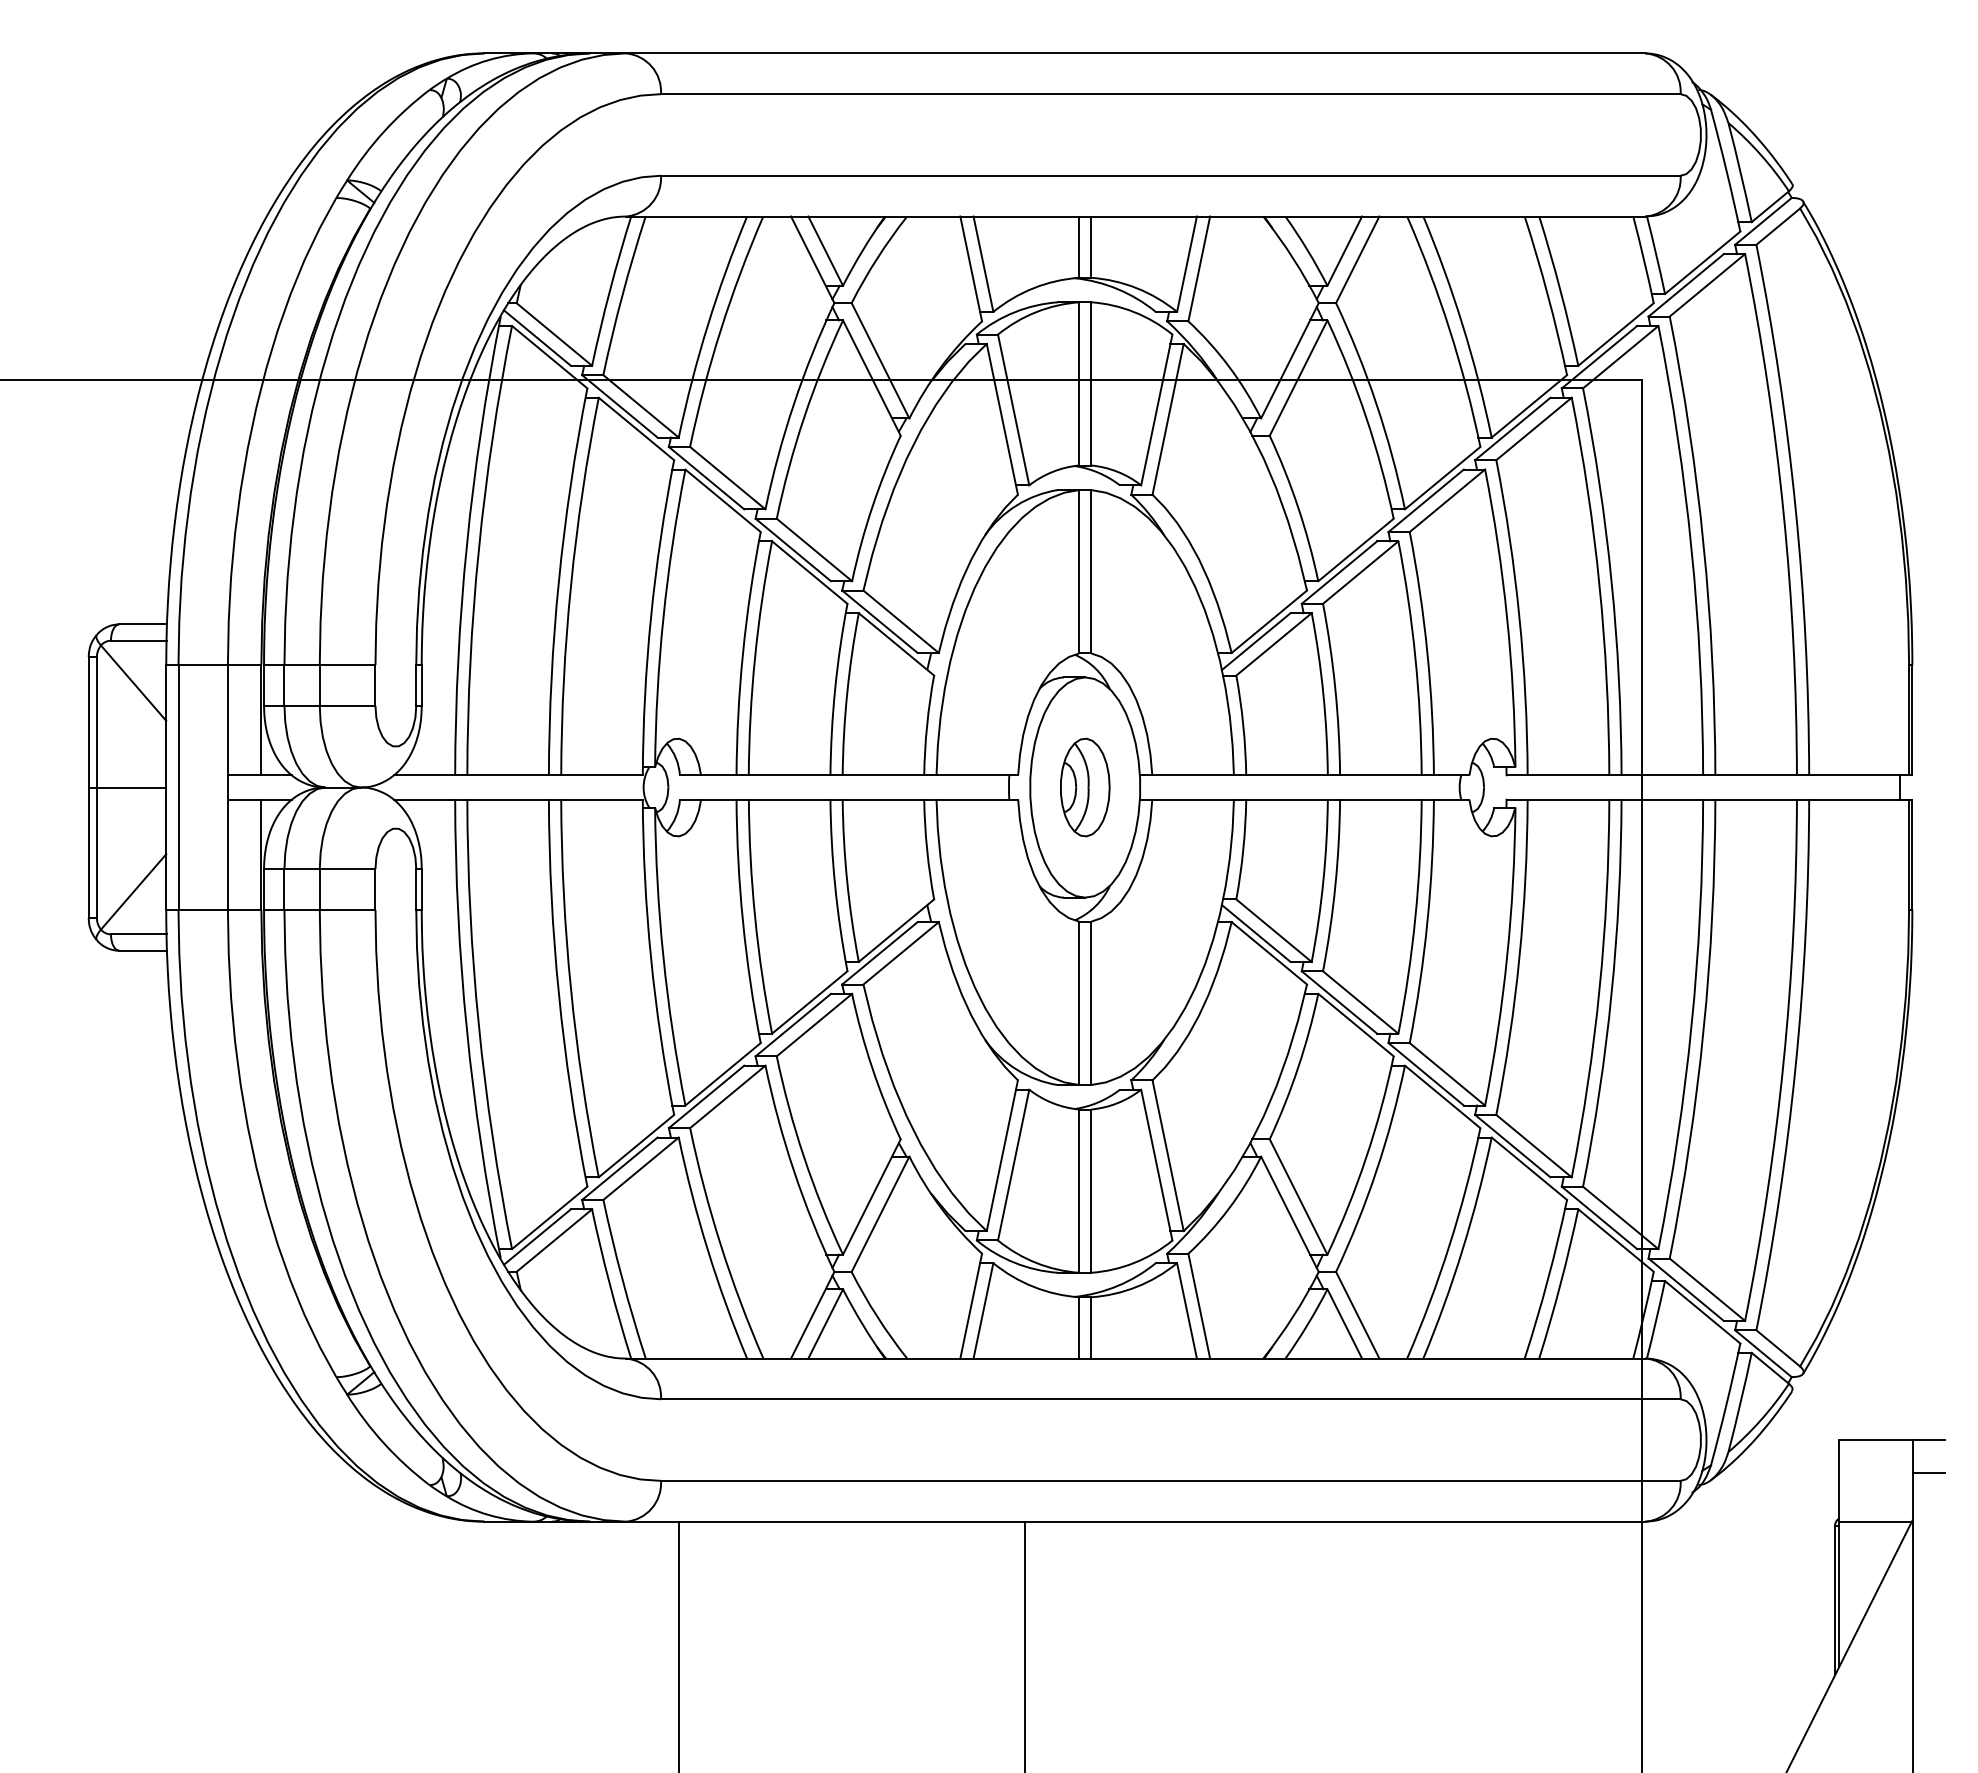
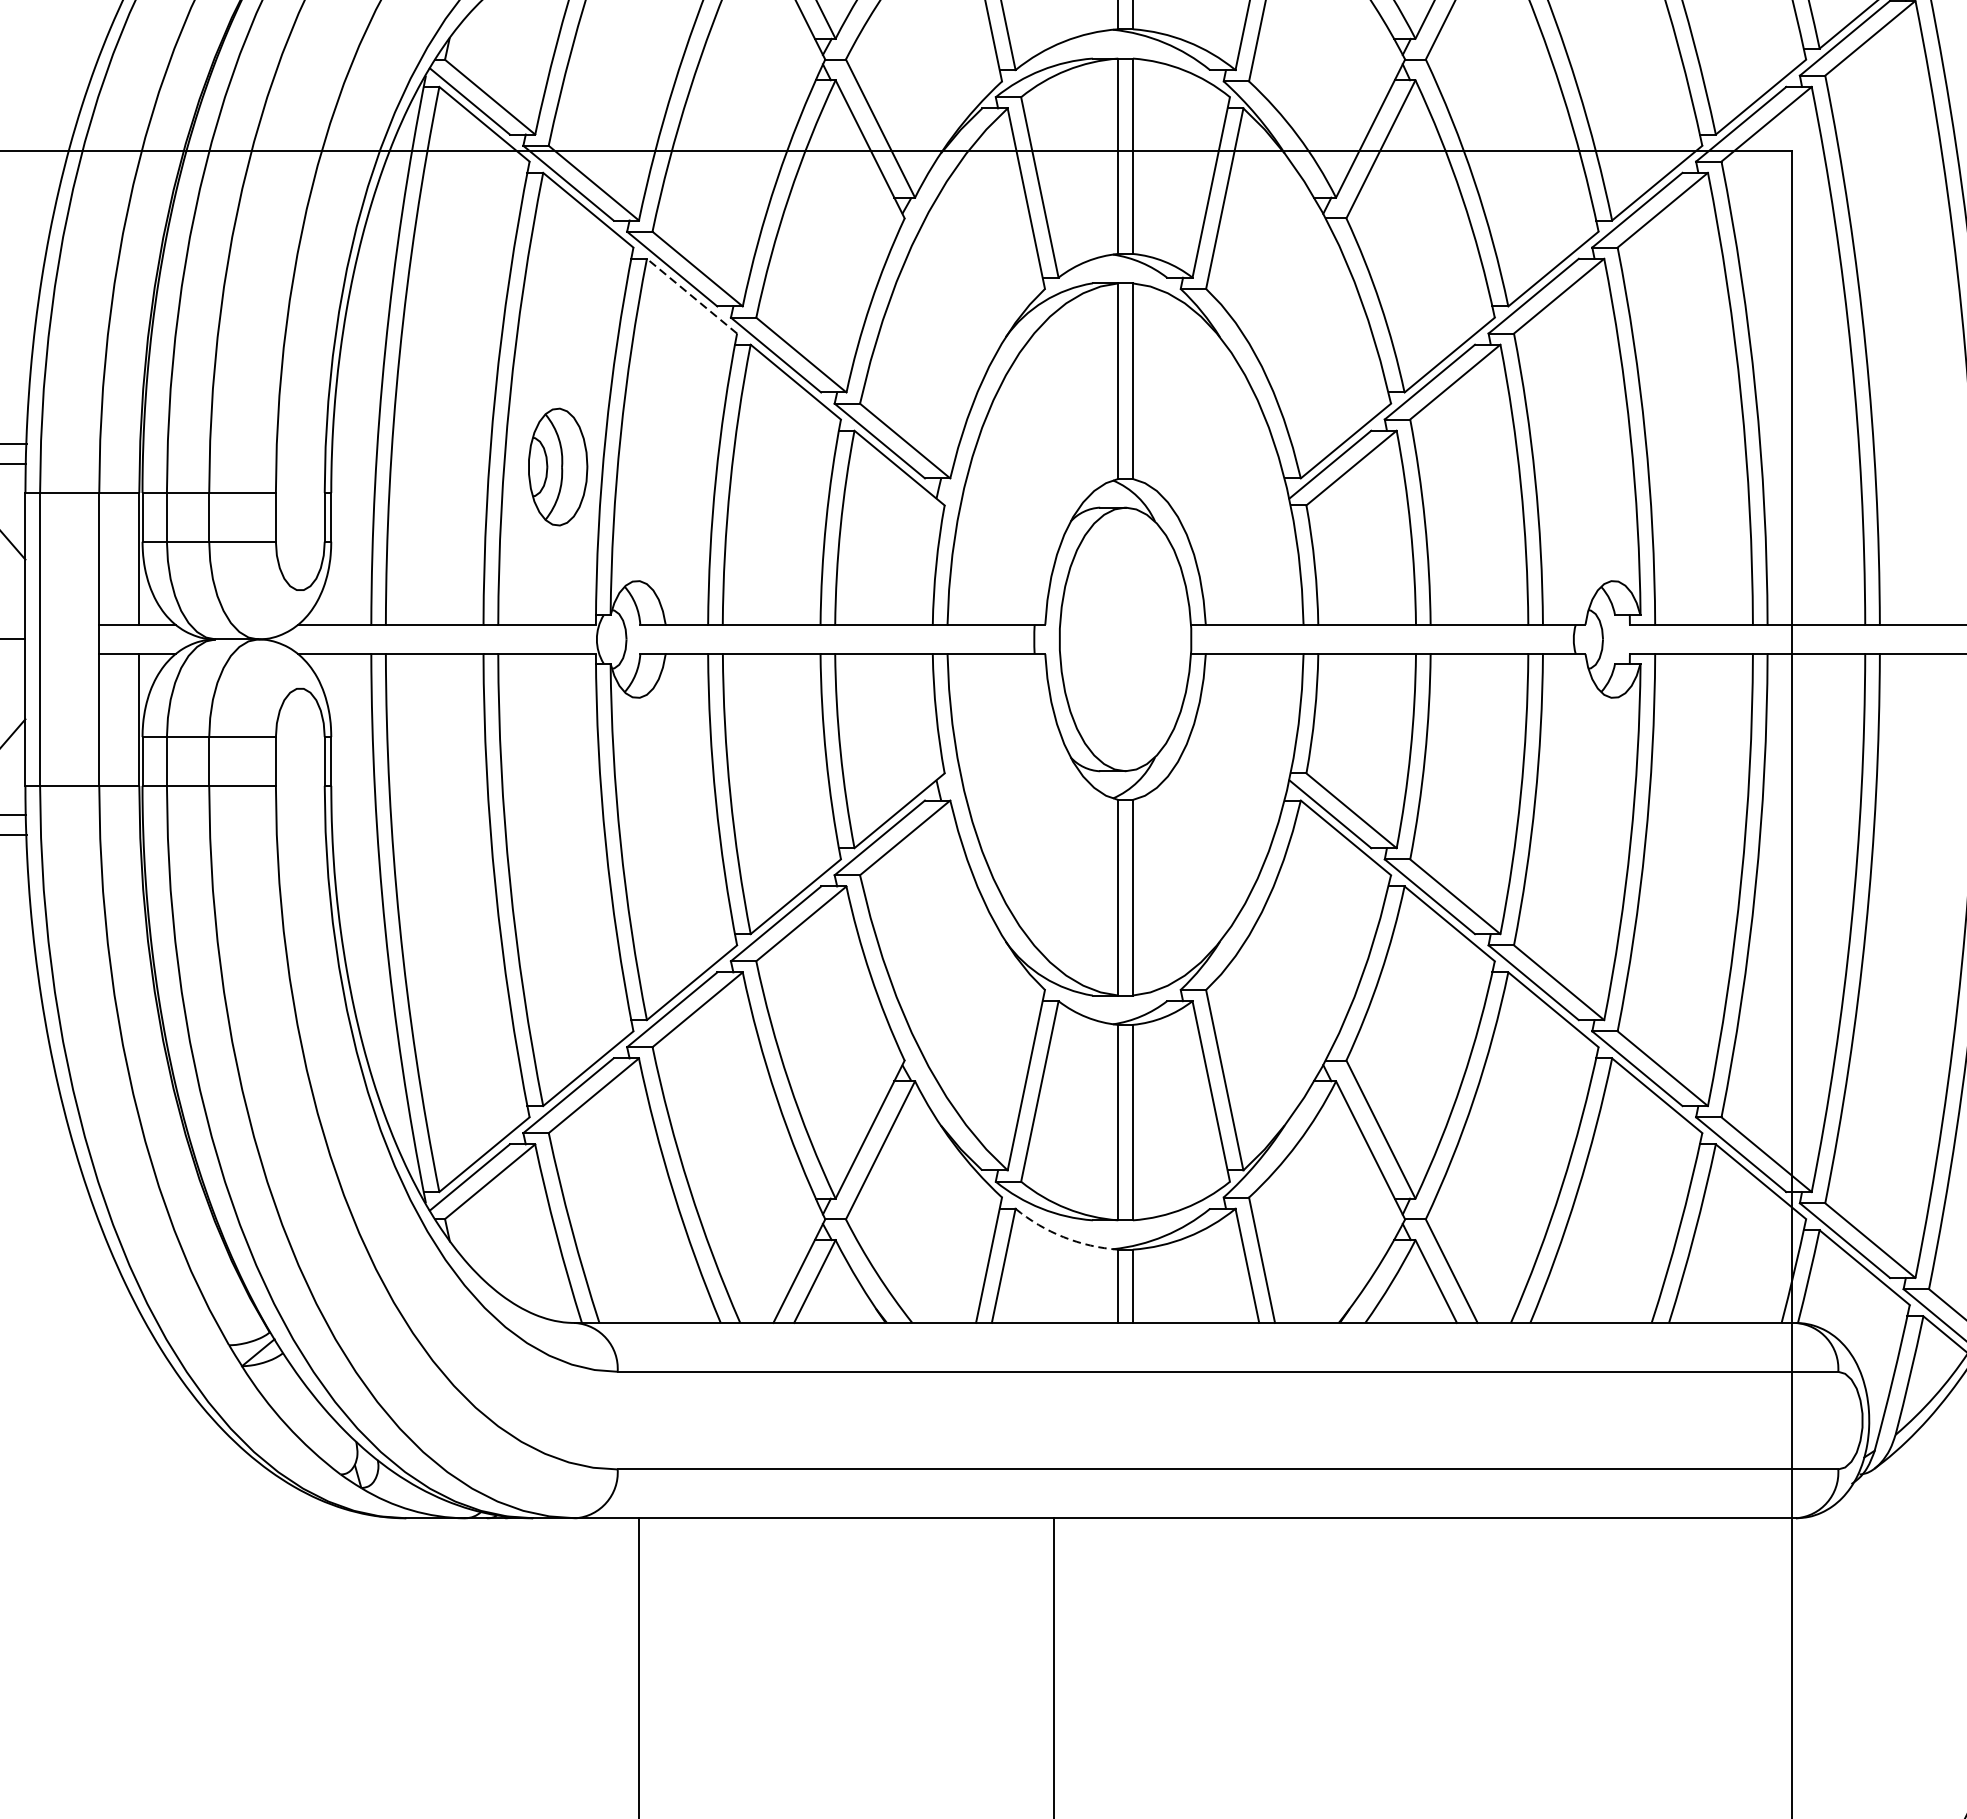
line: (723, 500) -> (692, 295), solid -> dashed
part: (1085, 787) -> (558, 467), moved
arc: (1033, 1286) -> (1063, 1236), solid -> dashed

